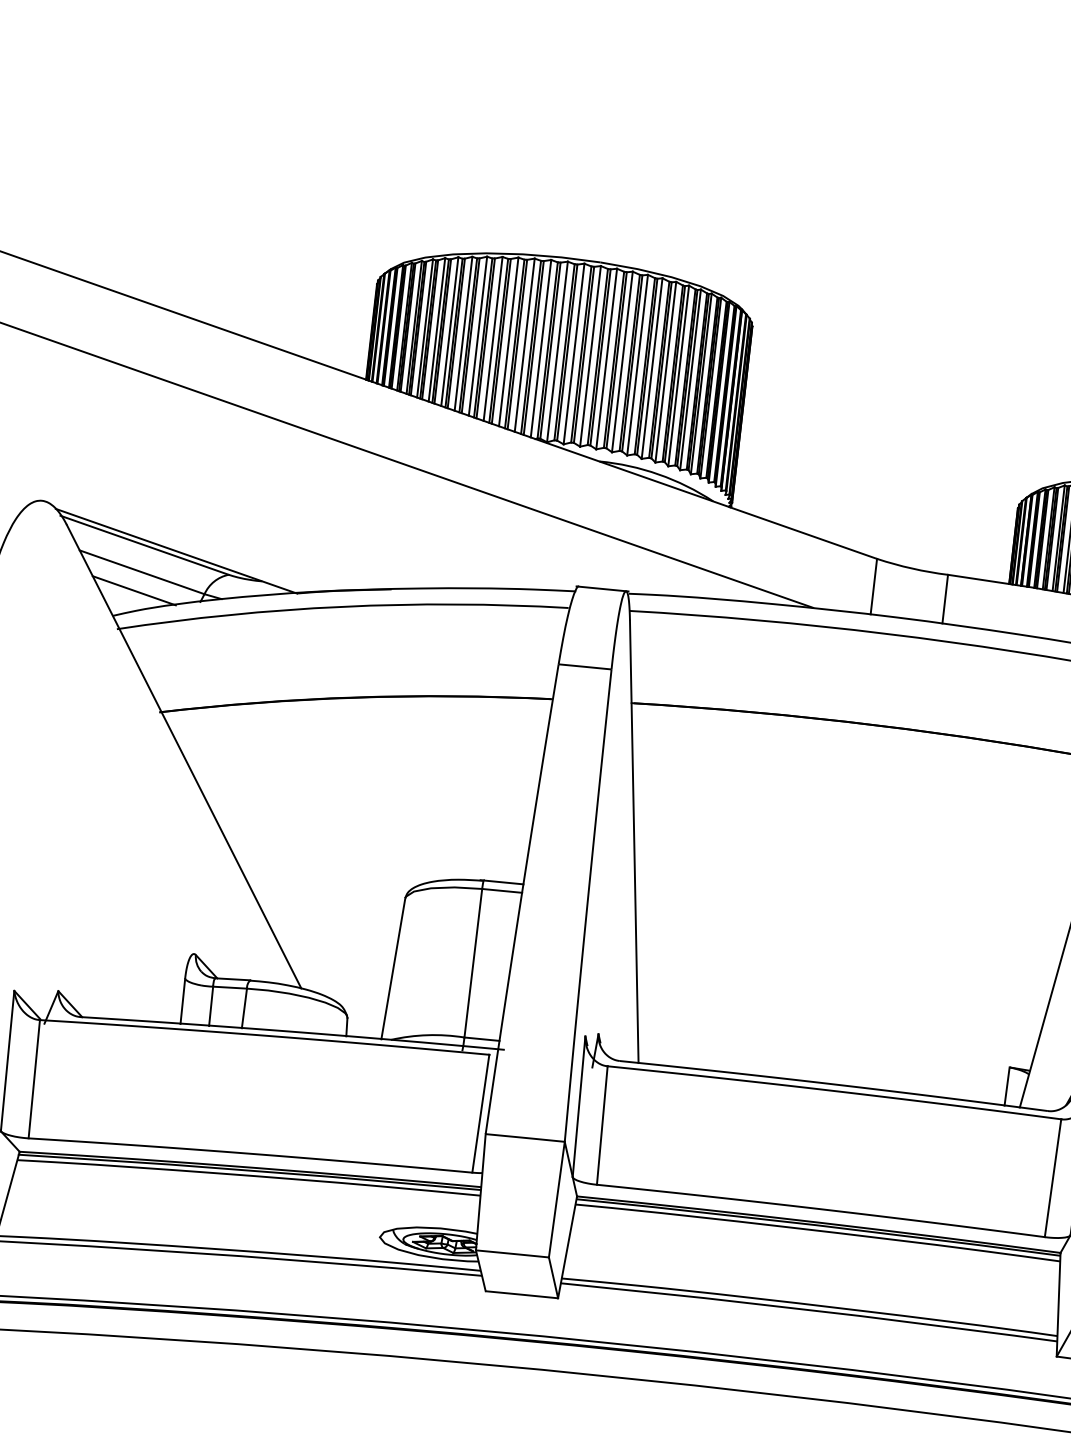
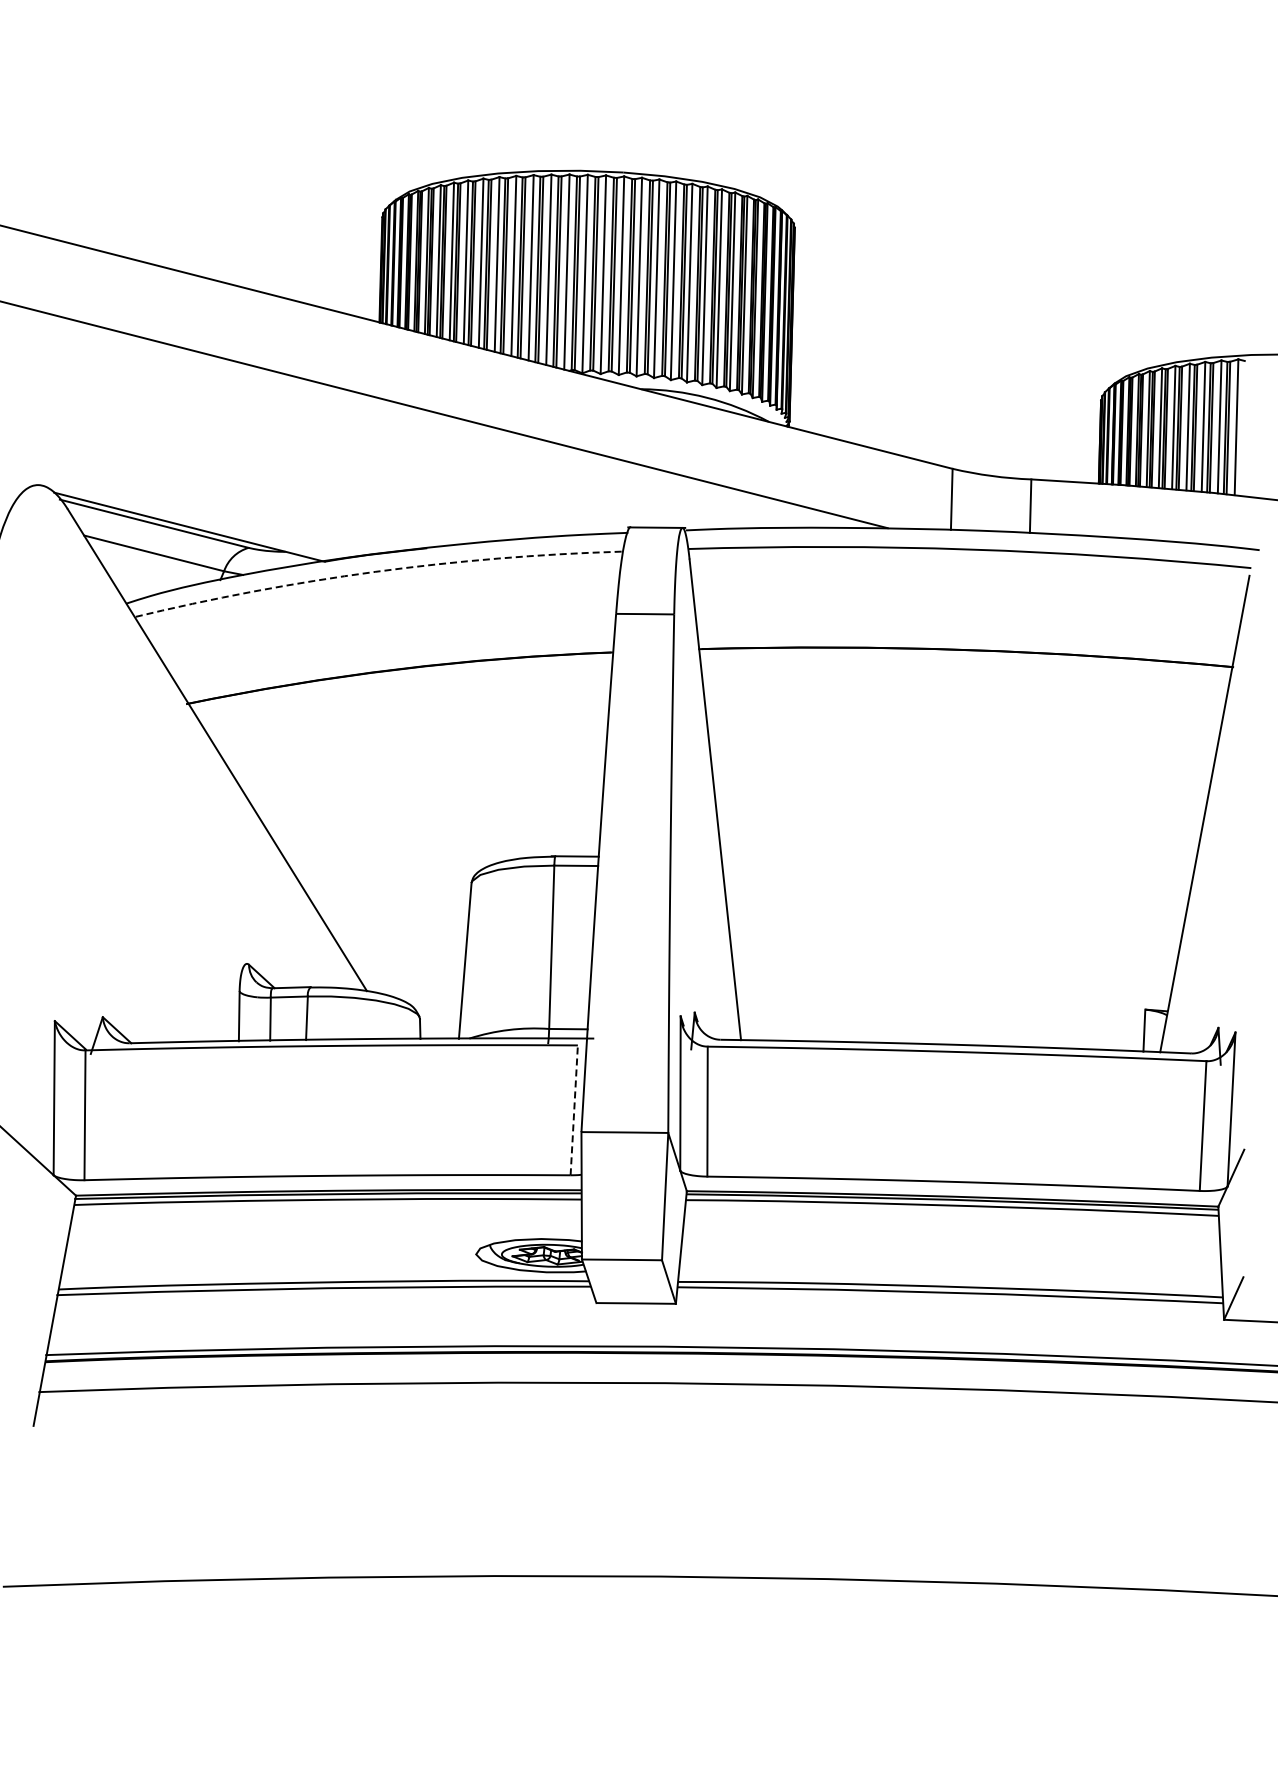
line: (133, 590) -> (146, 574), removed
arc: (342, 606) -> (375, 571), solid -> dashed
line: (481, 1112) -> (574, 1109), solid -> dashed

